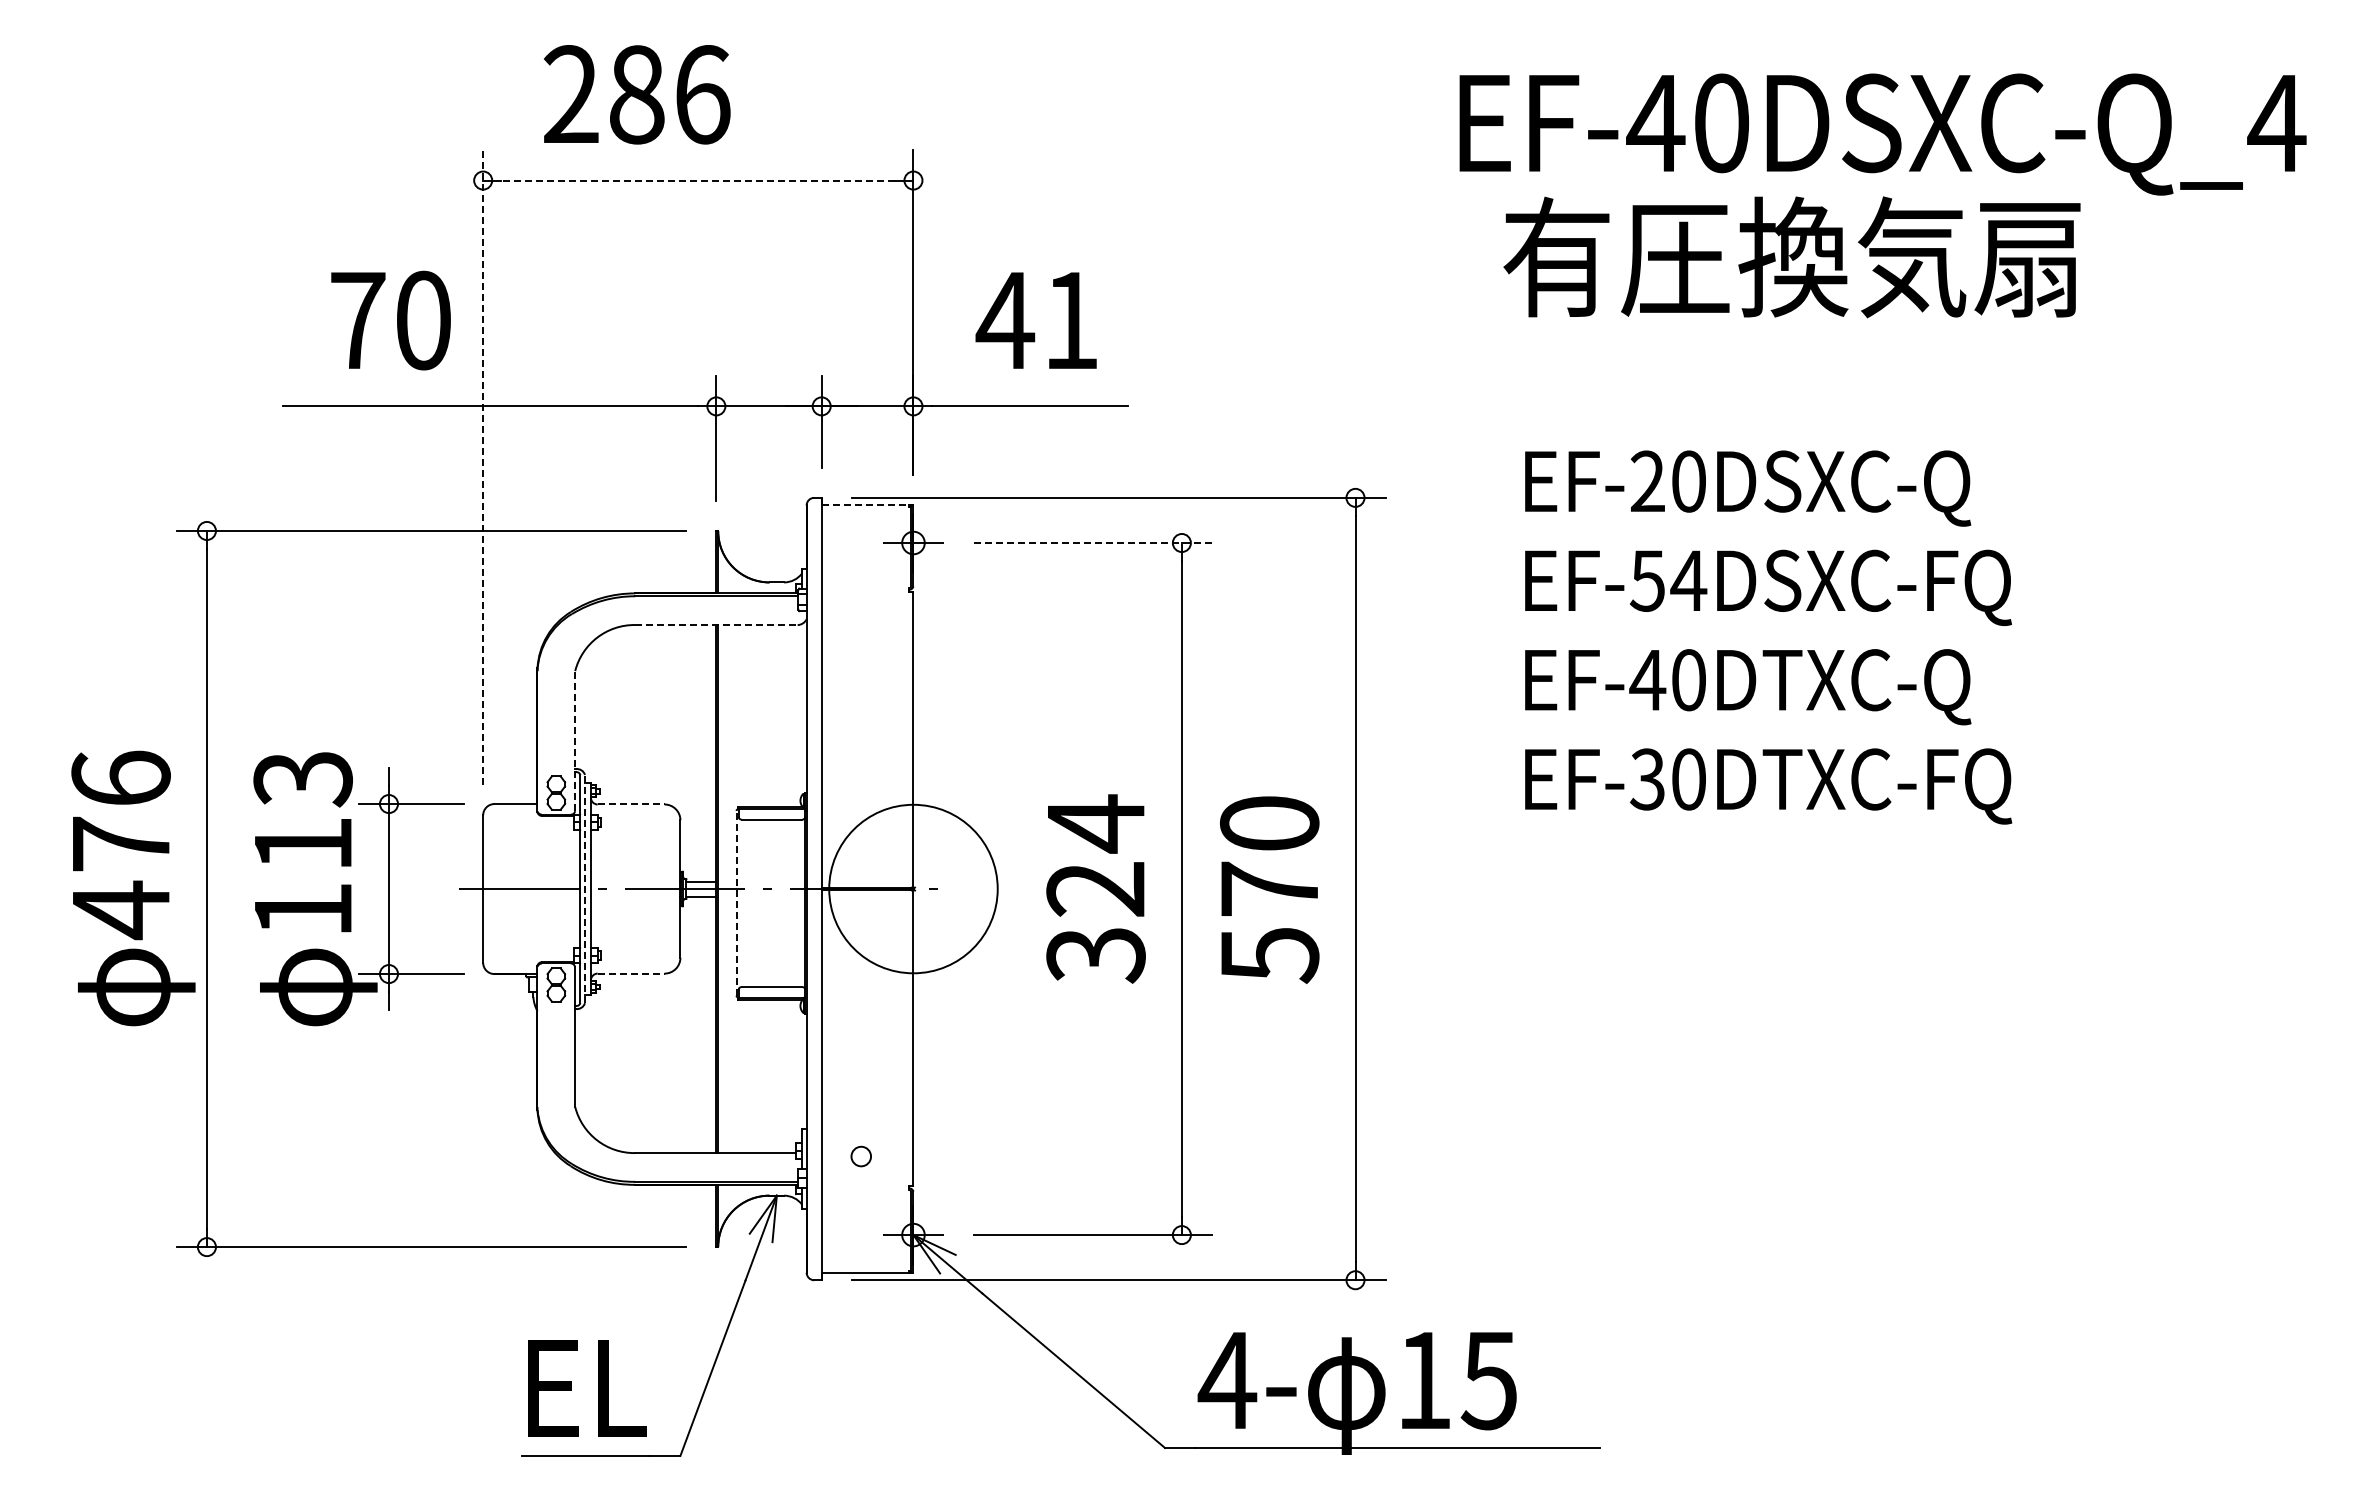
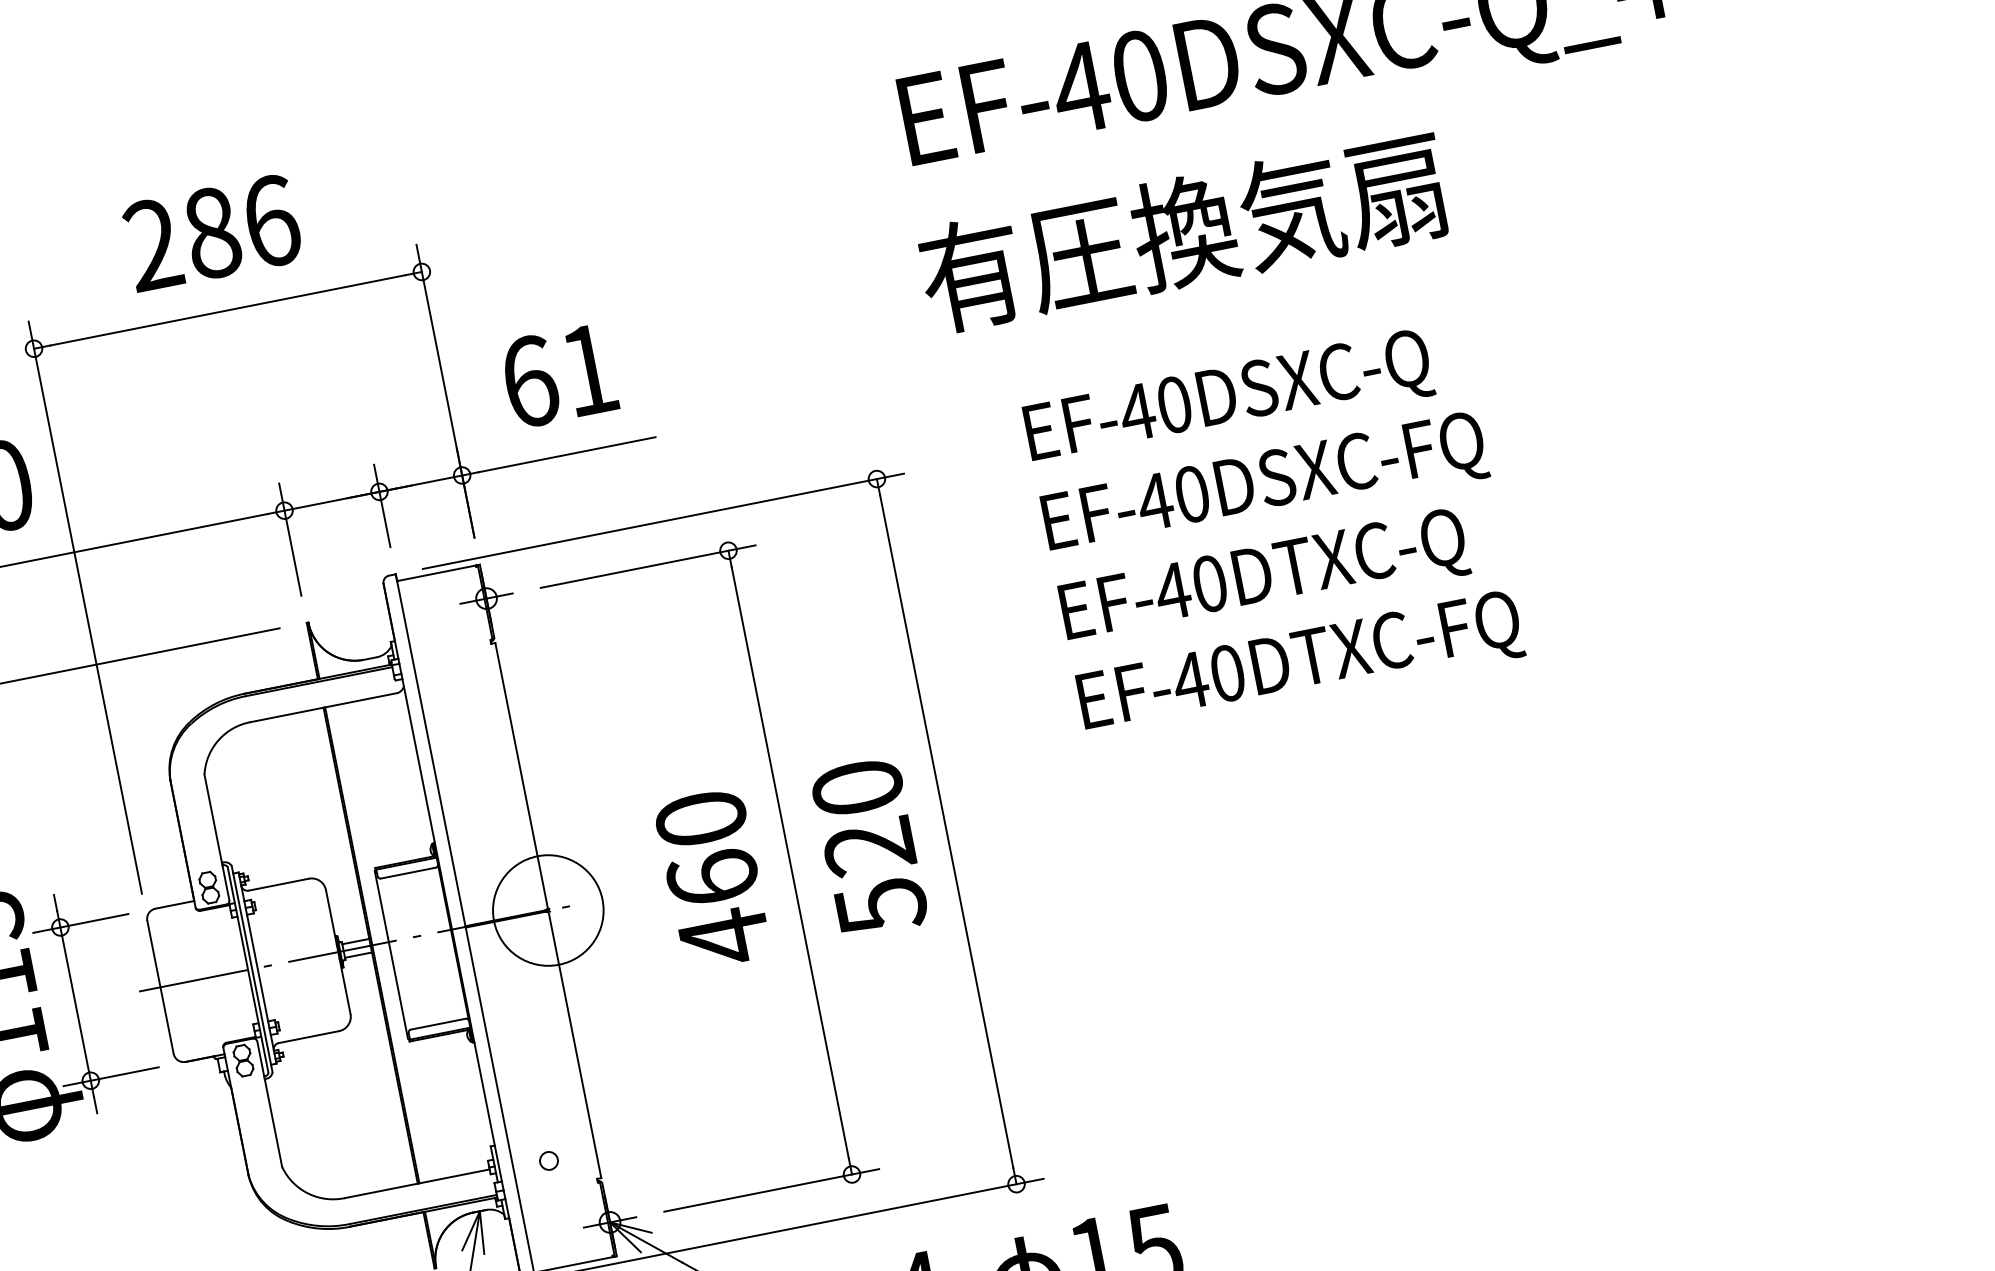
text: (637, 94) -> (212, 232), moved
line: (697, 180) -> (227, 310), dashed -> solid
text: (1791, 257) -> (1183, 232), moved
text: (1005, 320) -> (529, 381), 41 -> 61
line: (483, 467) -> (85, 607), dashed -> solid
text: (1647, 480) -> (1136, 411), EF-20DSXC-Q -> EF-40DSXC-Q
line: (865, 505) -> (436, 573), dashed -> solid
line: (1093, 543) -> (648, 566), dashed -> solid
text: (1668, 580) -> (1173, 497), EF-54DSXC-FQ -> EF-40DSXC-FQ
line: (716, 625) -> (323, 708), dashed -> solid
line: (575, 741) -> (217, 837), dashed -> solid
text: (1647, 779) -> (1190, 680), EF-30DTXC-FQ -> EF-40DTXC-FQ
line: (631, 804) -> (279, 884), dashed -> solid
line: (584, 888) -> (251, 968), dashed -> solid
circle: (913, 888) -> (548, 910), size x0.71
text: (1268, 888) -> (868, 846), 570 -> 520
text: (1095, 889) -> (712, 878), 324 -> 460
line: (736, 902) -> (391, 954), dashed -> solid
line: (631, 973) -> (309, 1036), dashed -> solid

